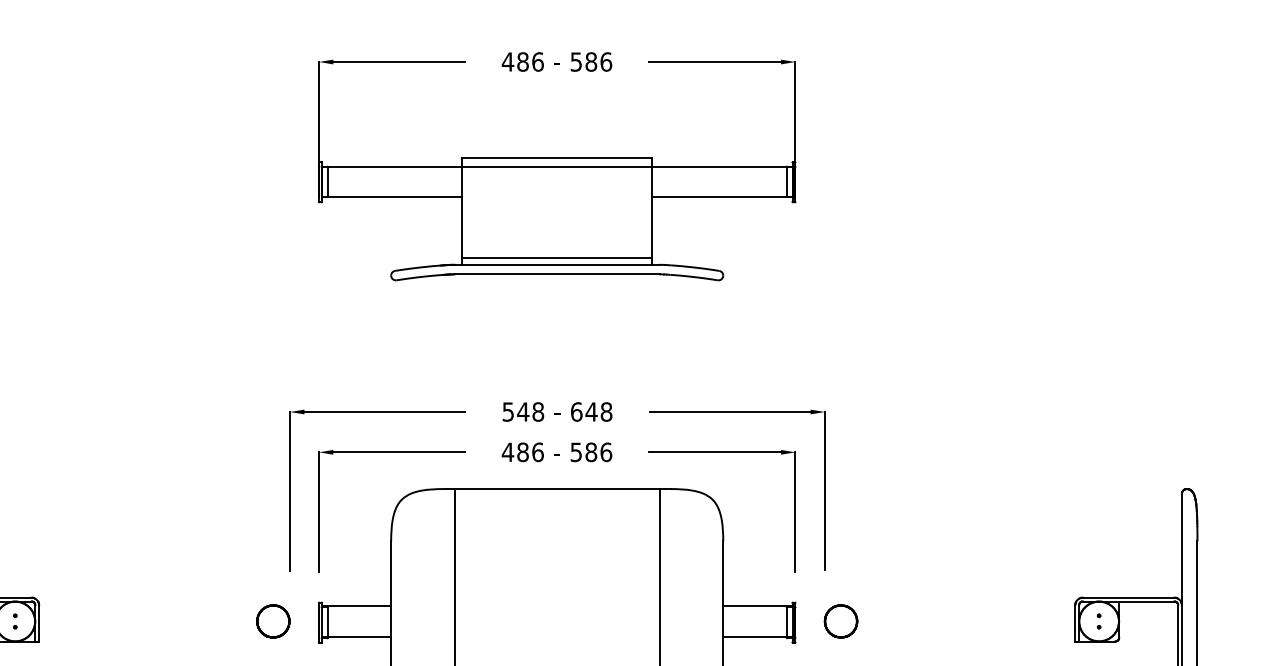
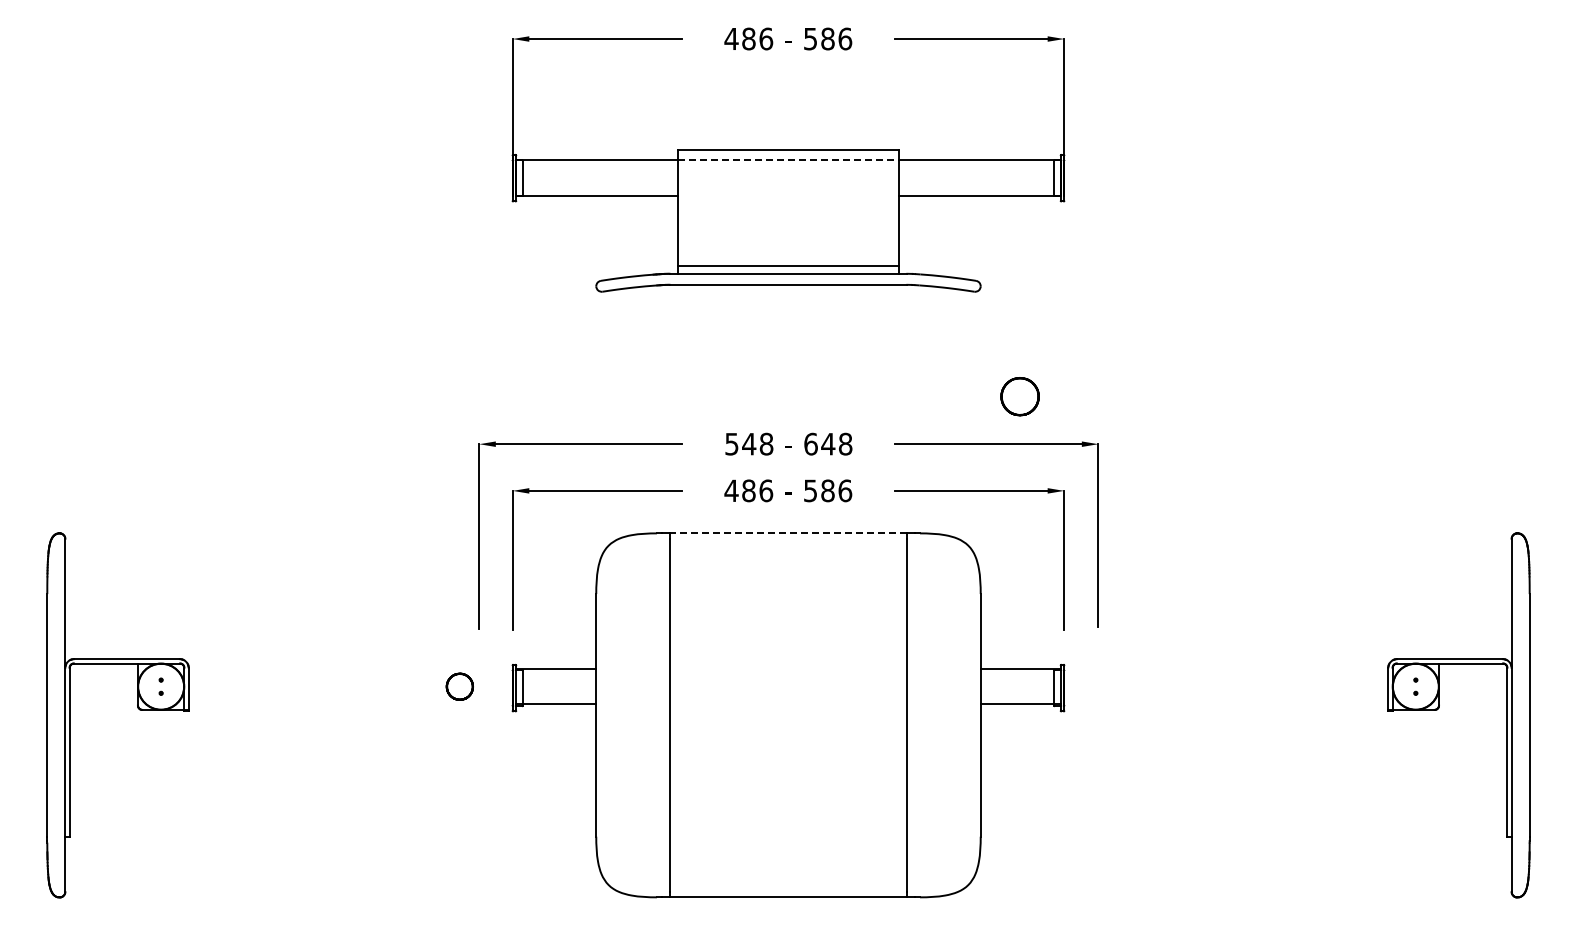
line: (557, 166) -> (788, 160), solid -> dashed
line: (557, 489) -> (788, 533), solid -> dashed
part: (273, 621) -> (459, 686), size x0.7
part: (840, 621) -> (1019, 396), moved

